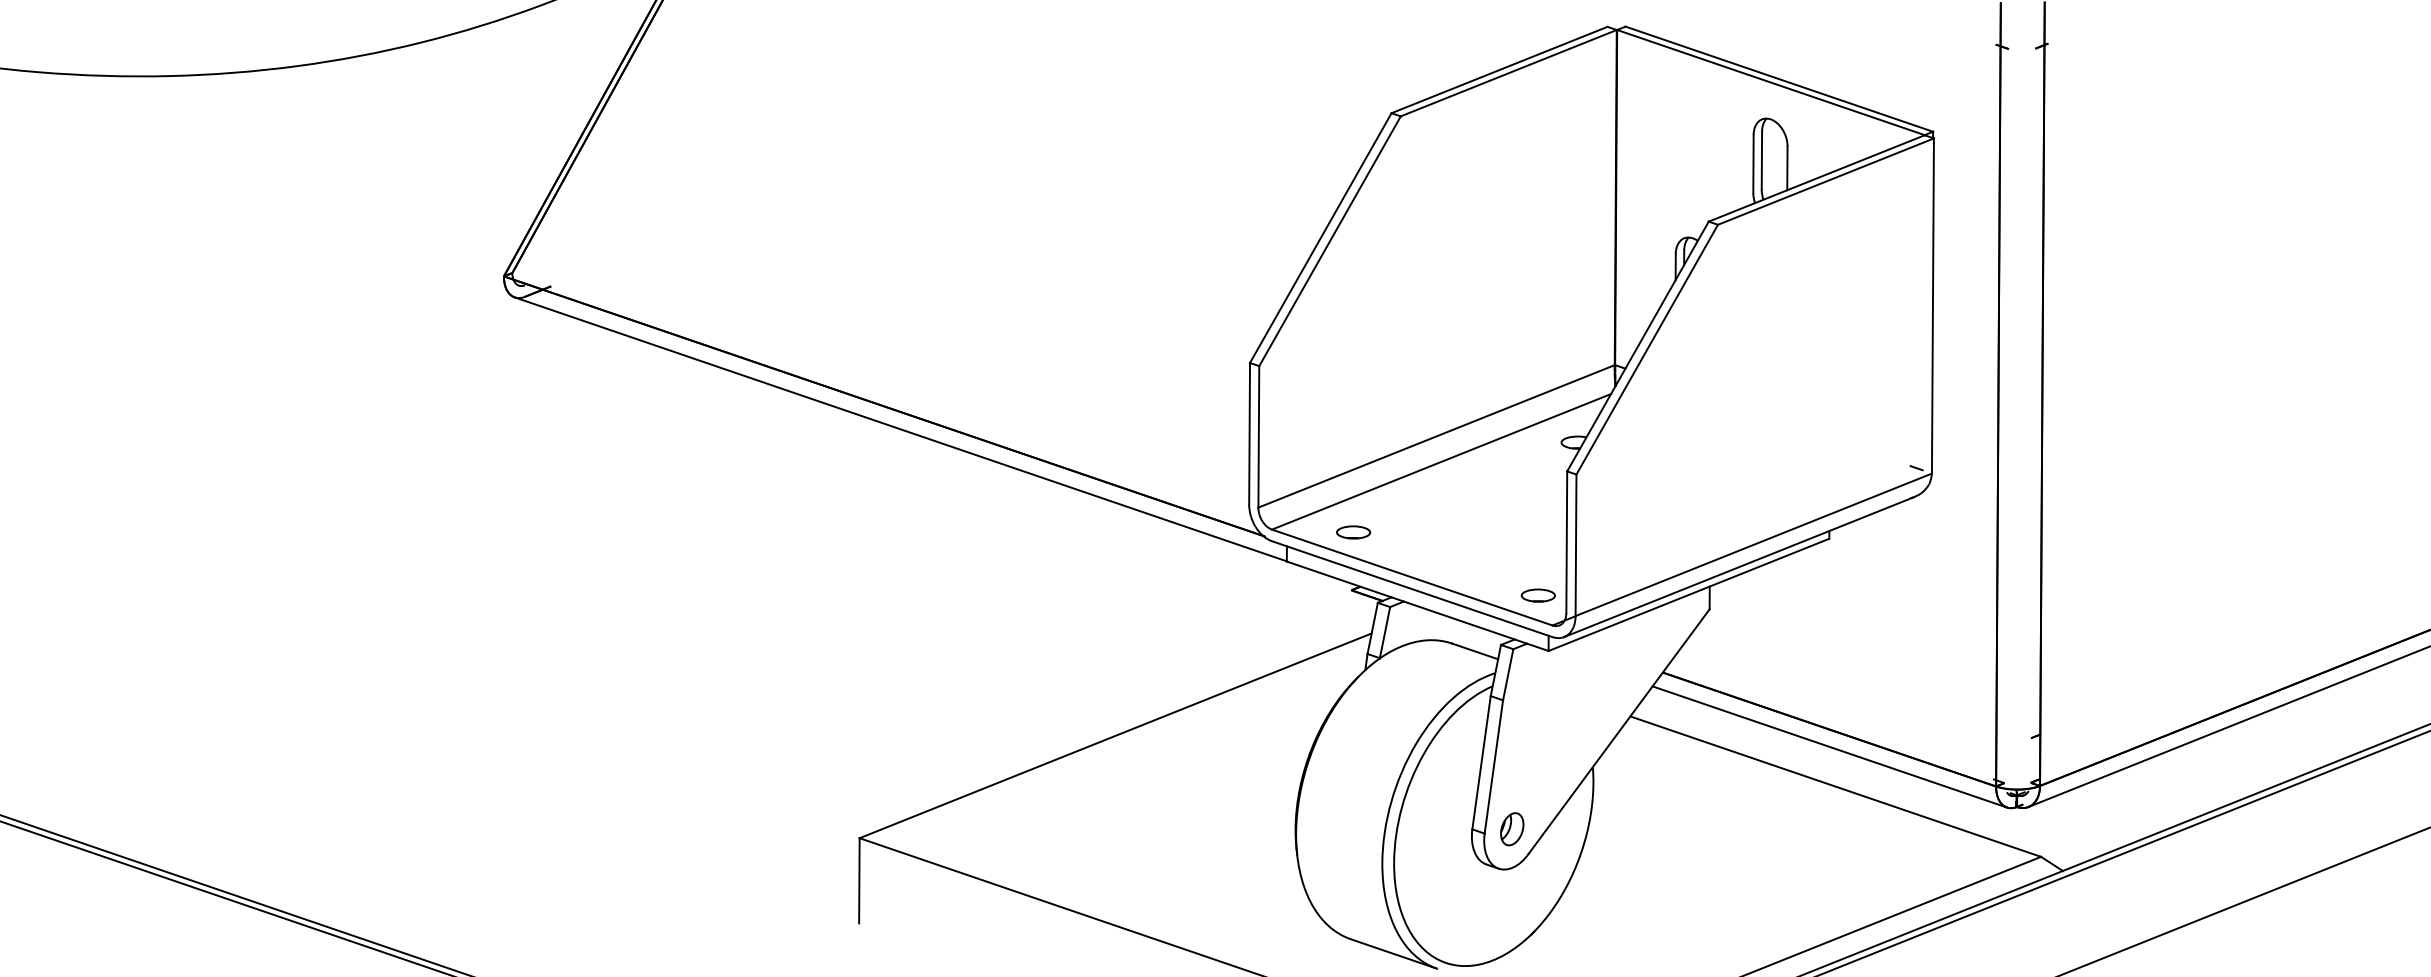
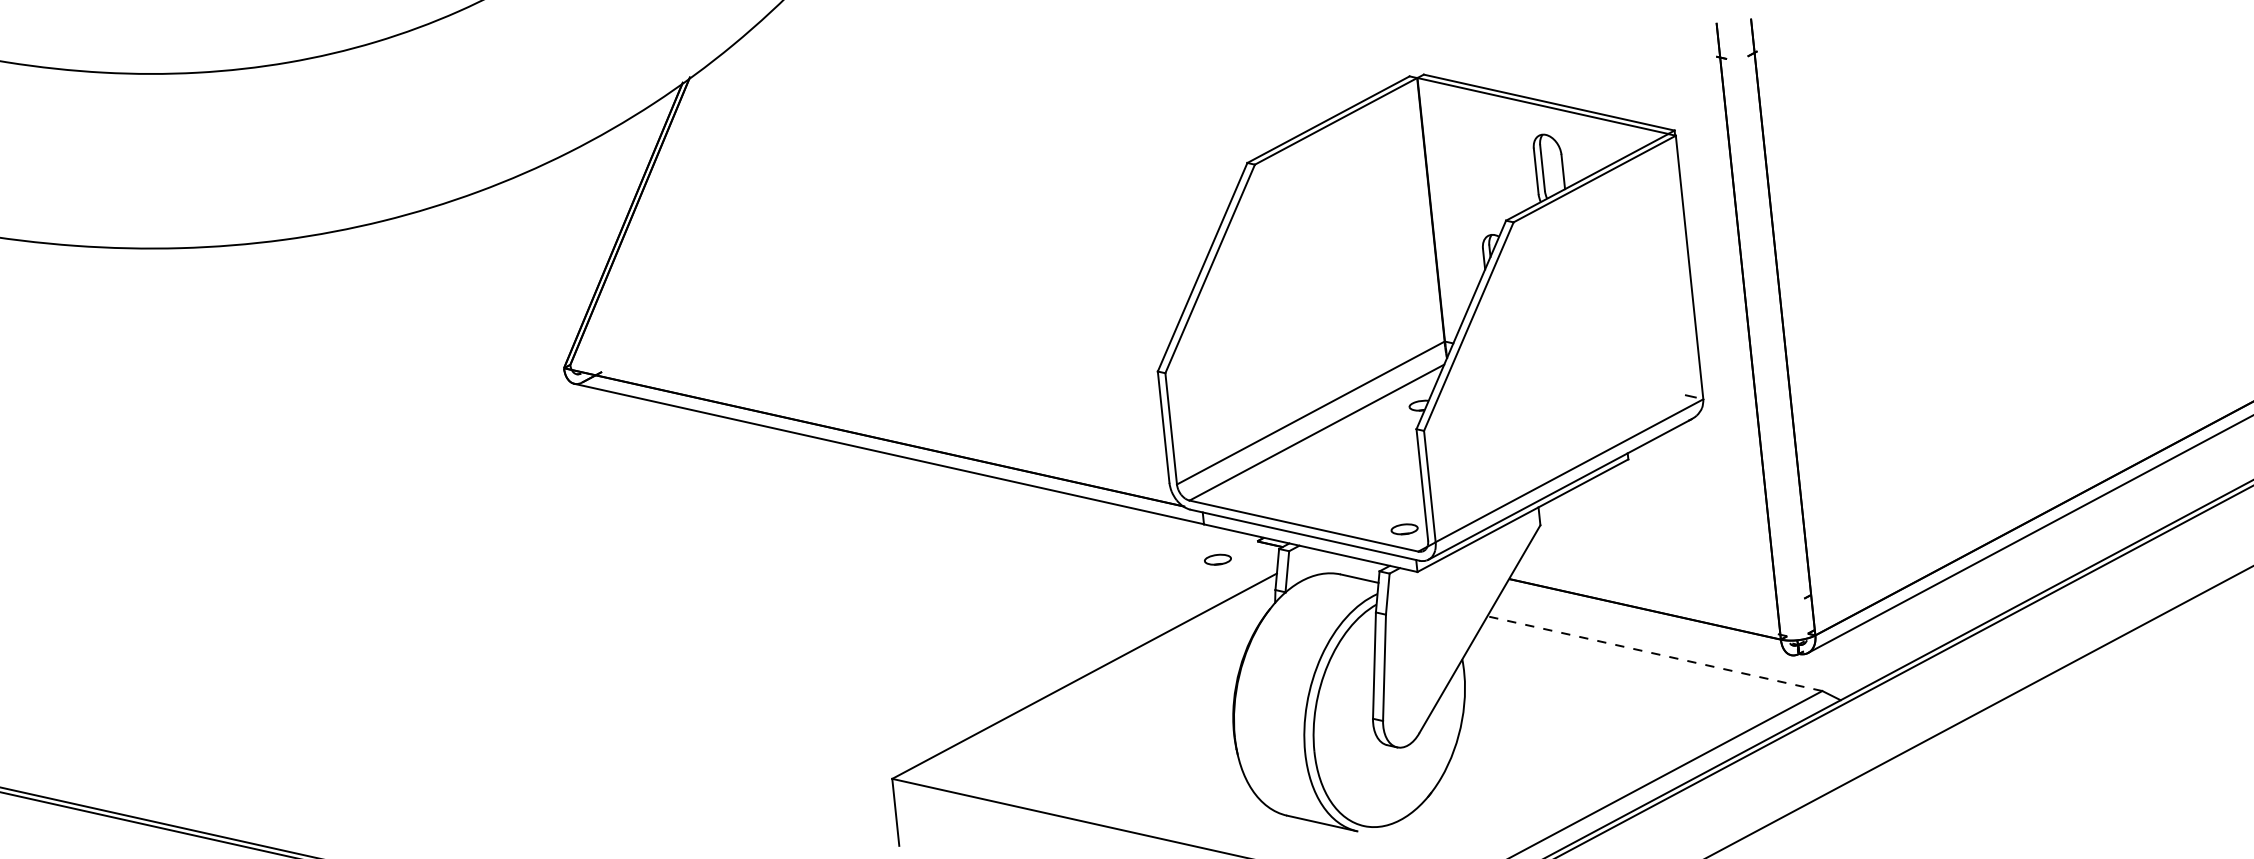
part: (1353, 532) -> (1217, 559), moved
line: (1829, 746) -> (1646, 622), removed
line: (1835, 786) -> (1654, 653), solid -> dashed
part: (1512, 829) -> (1404, 715), removed

